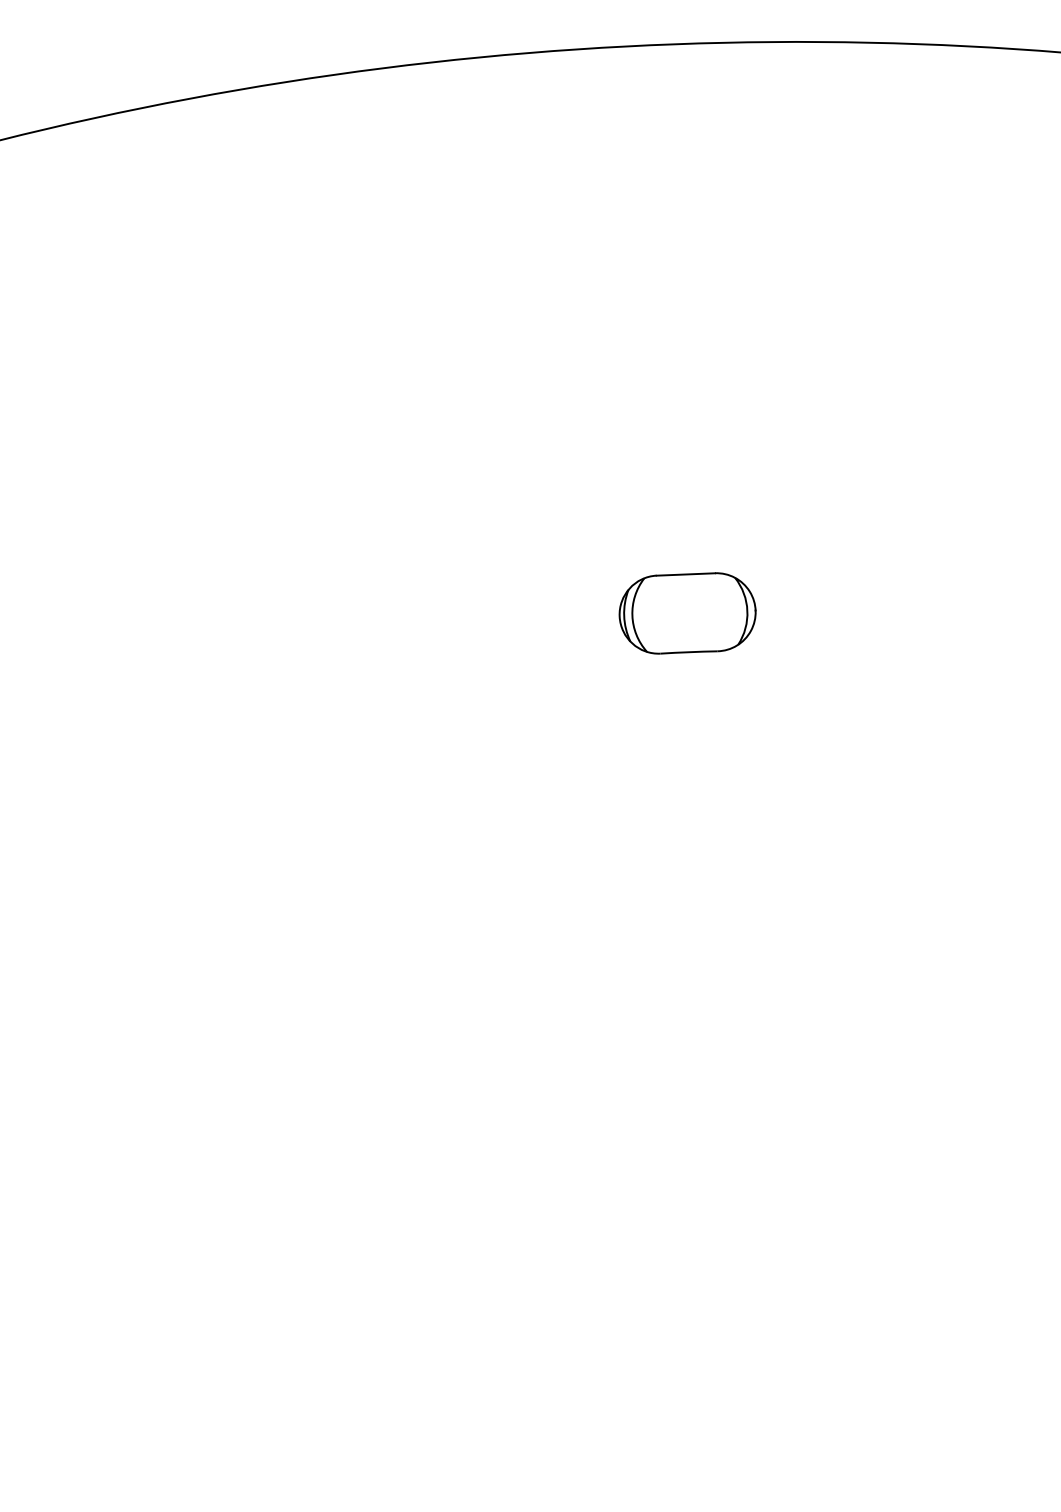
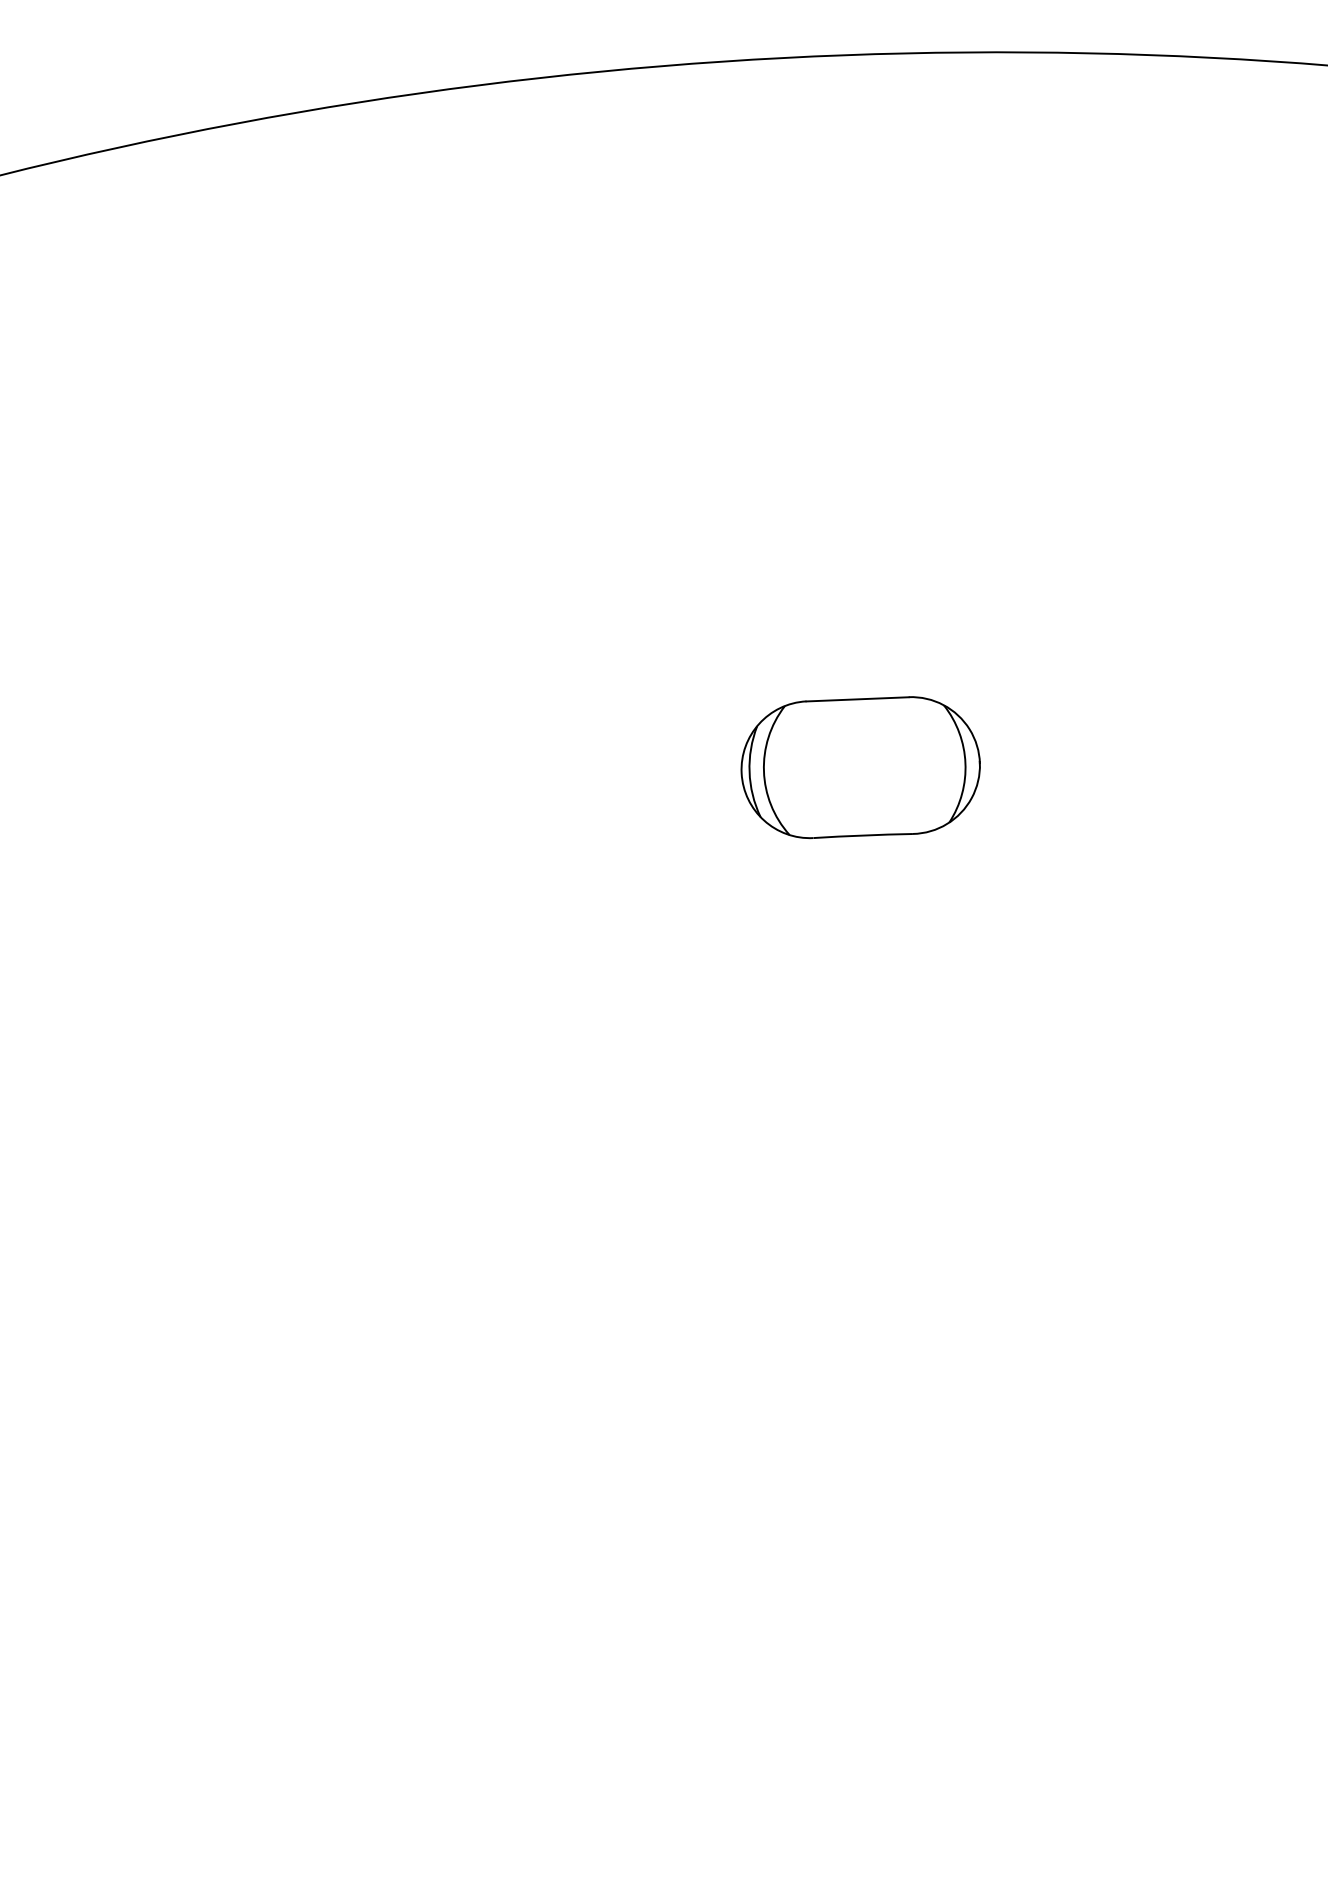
part: (687, 613) -> (860, 767), size x1.4

